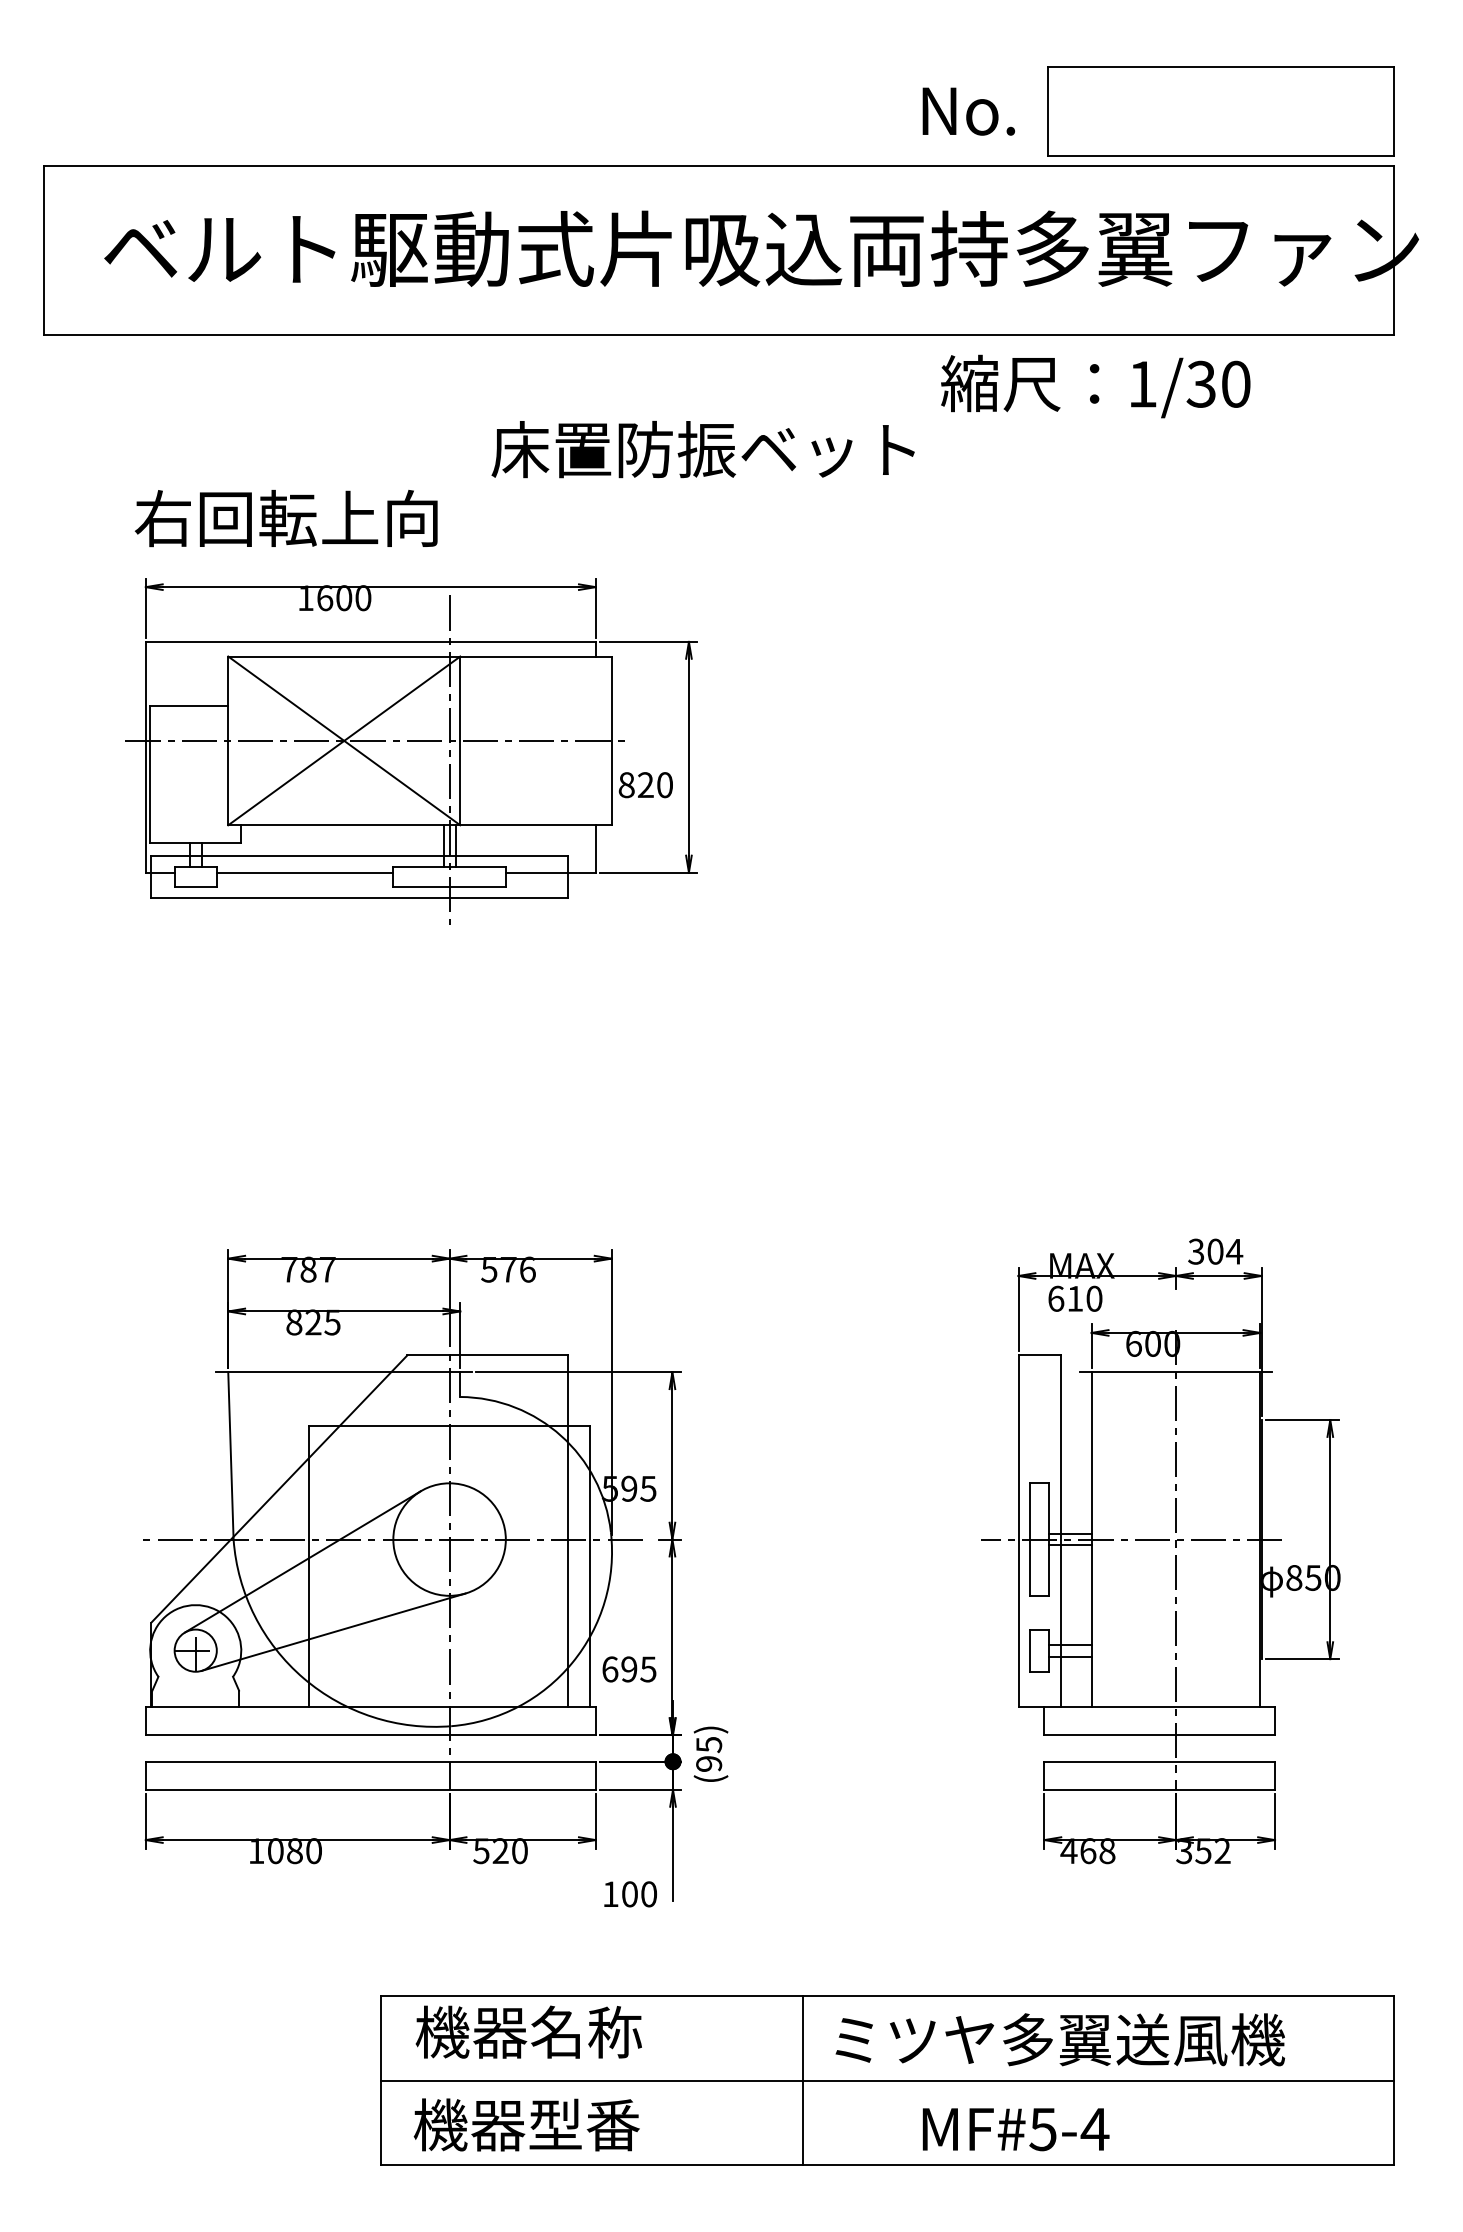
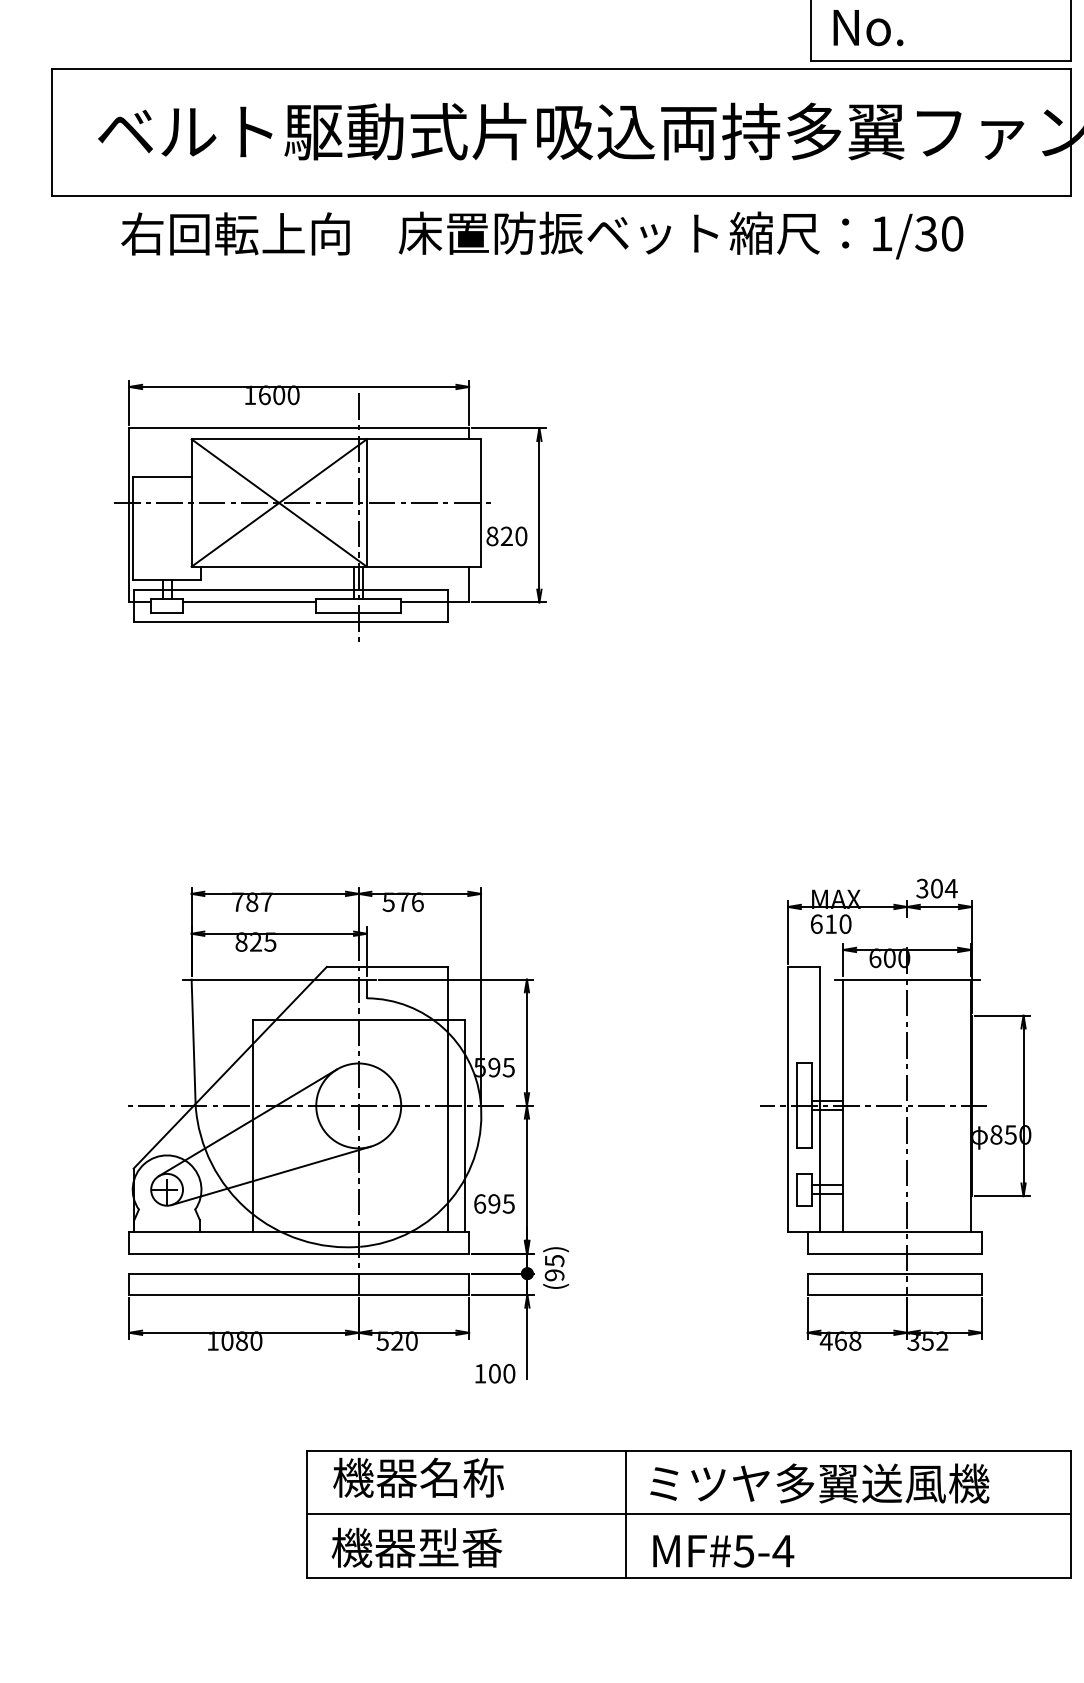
text: (968, 111) -> (868, 27), moved
text: (702, 449) -> (557, 233), moved
text: (285, 518) -> (234, 233), moved
text: (1015, 2129) -> (723, 1551), moved

